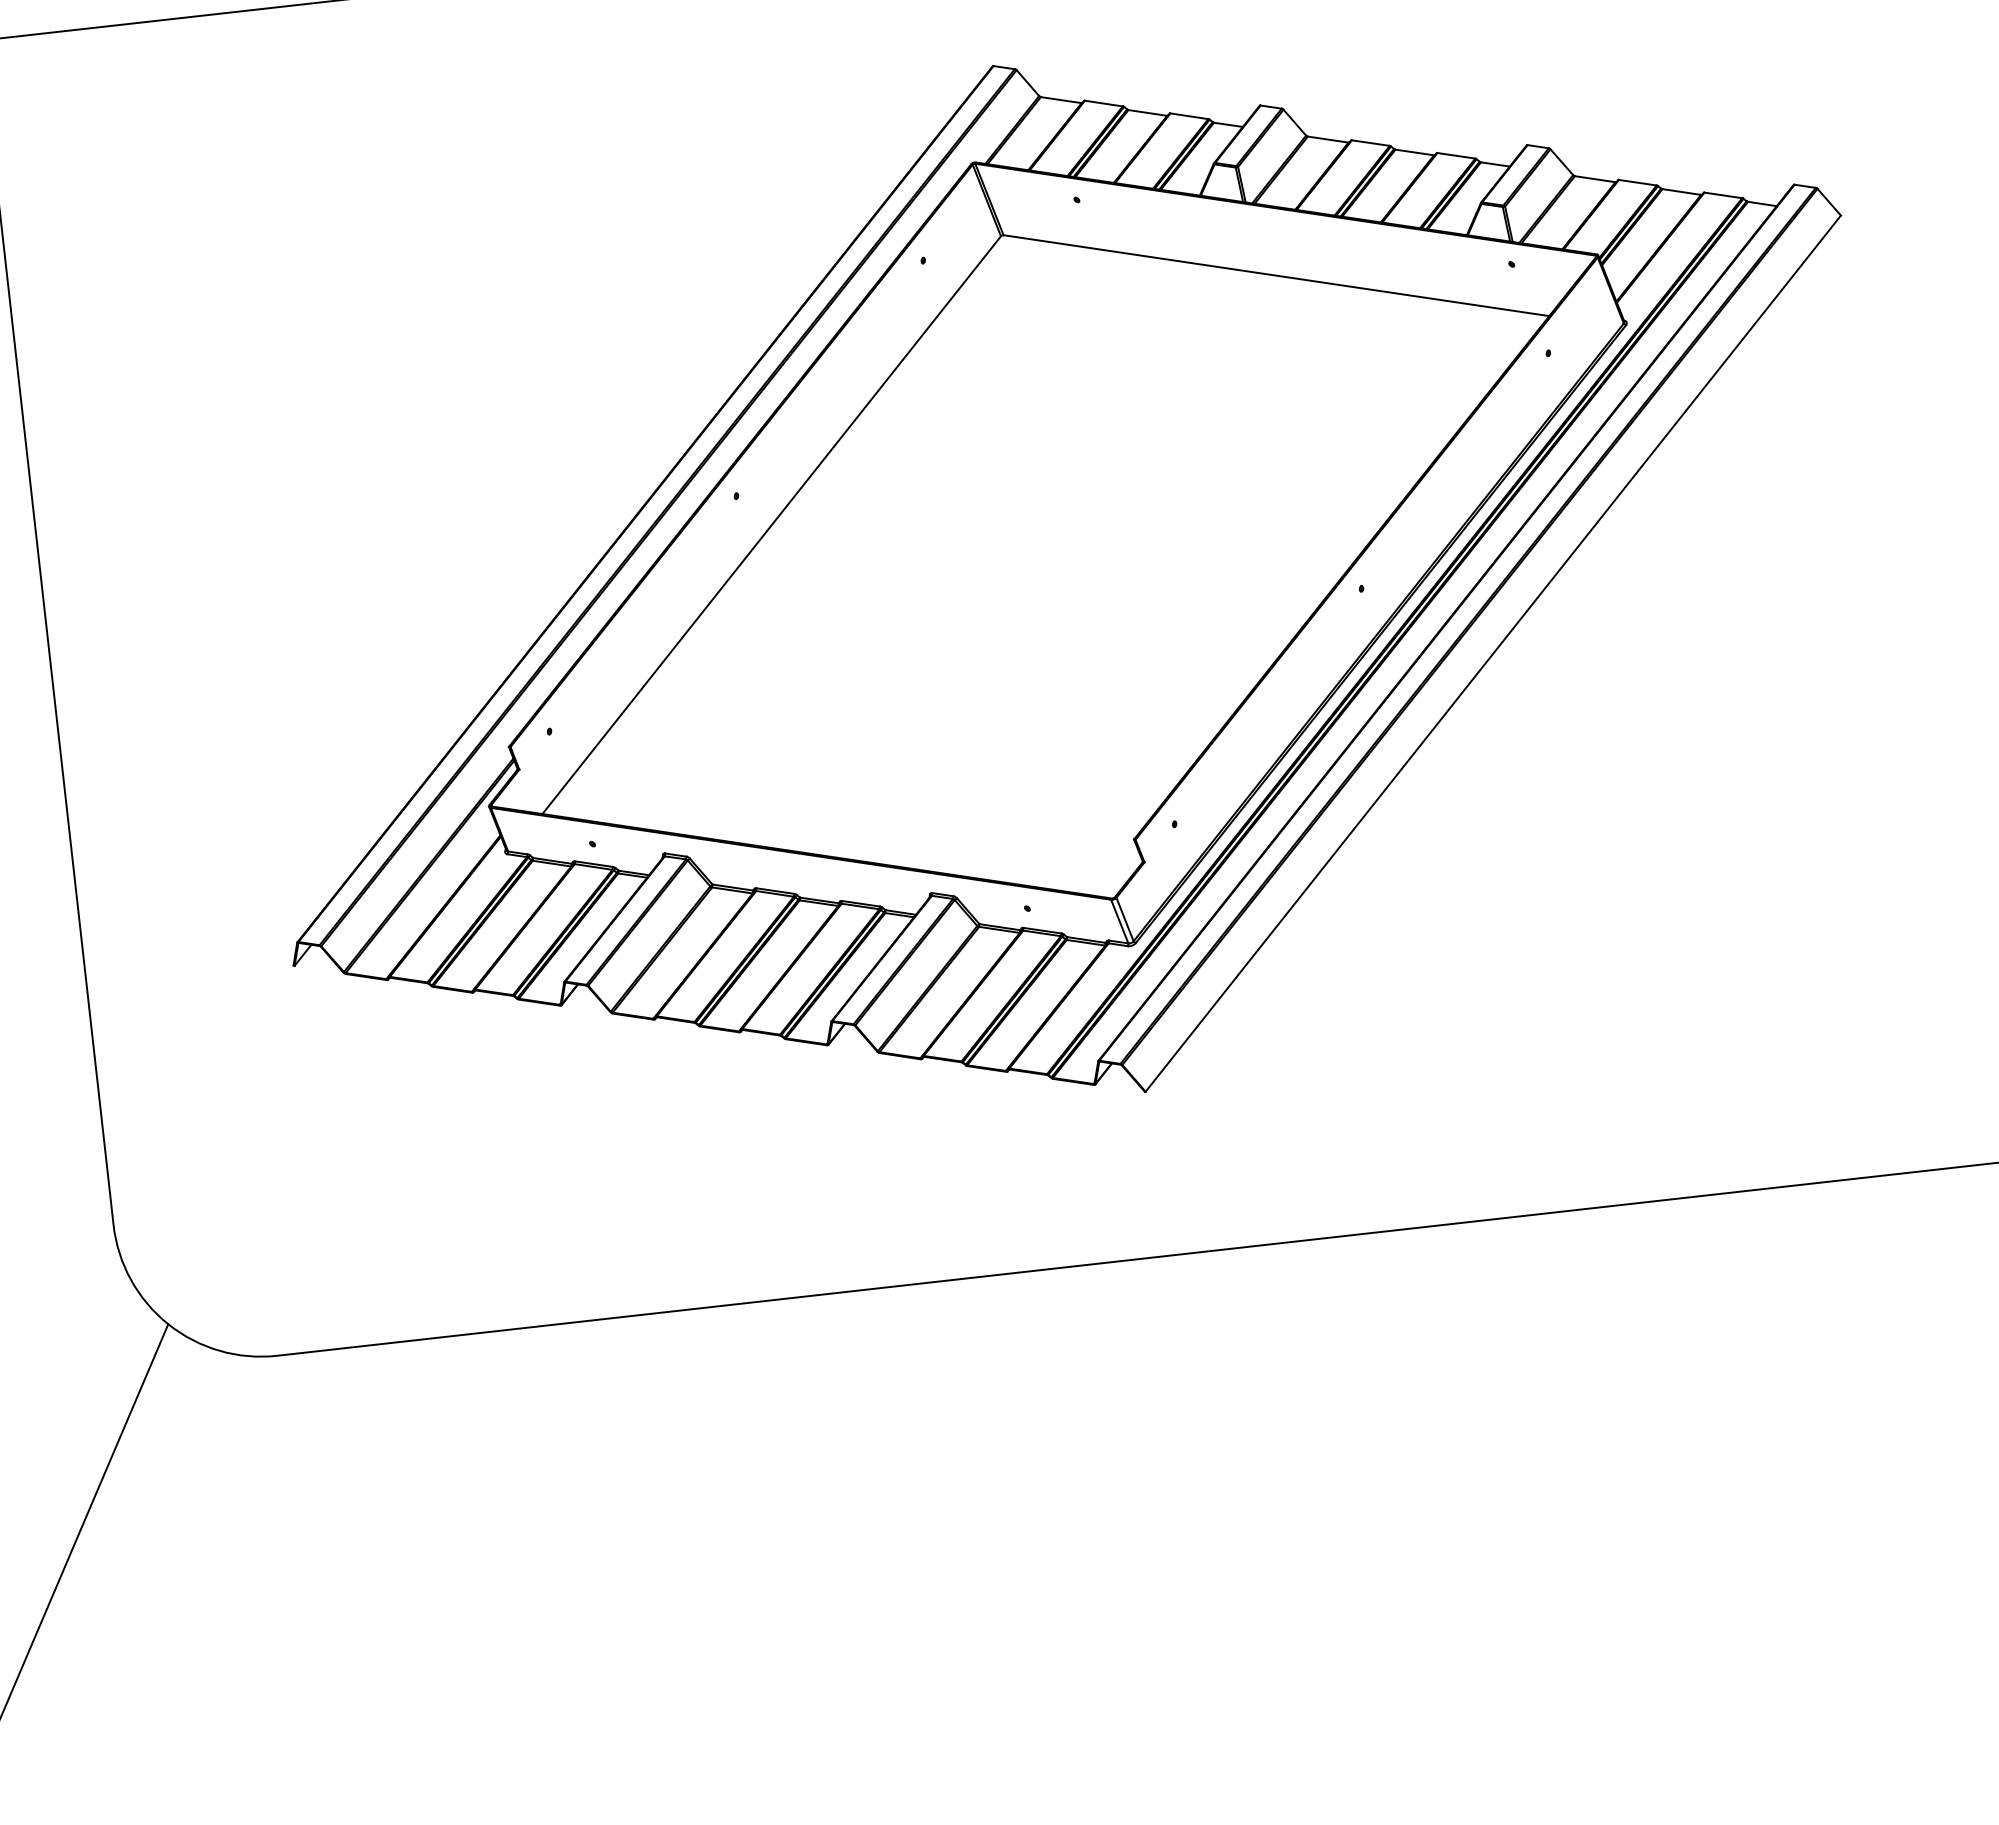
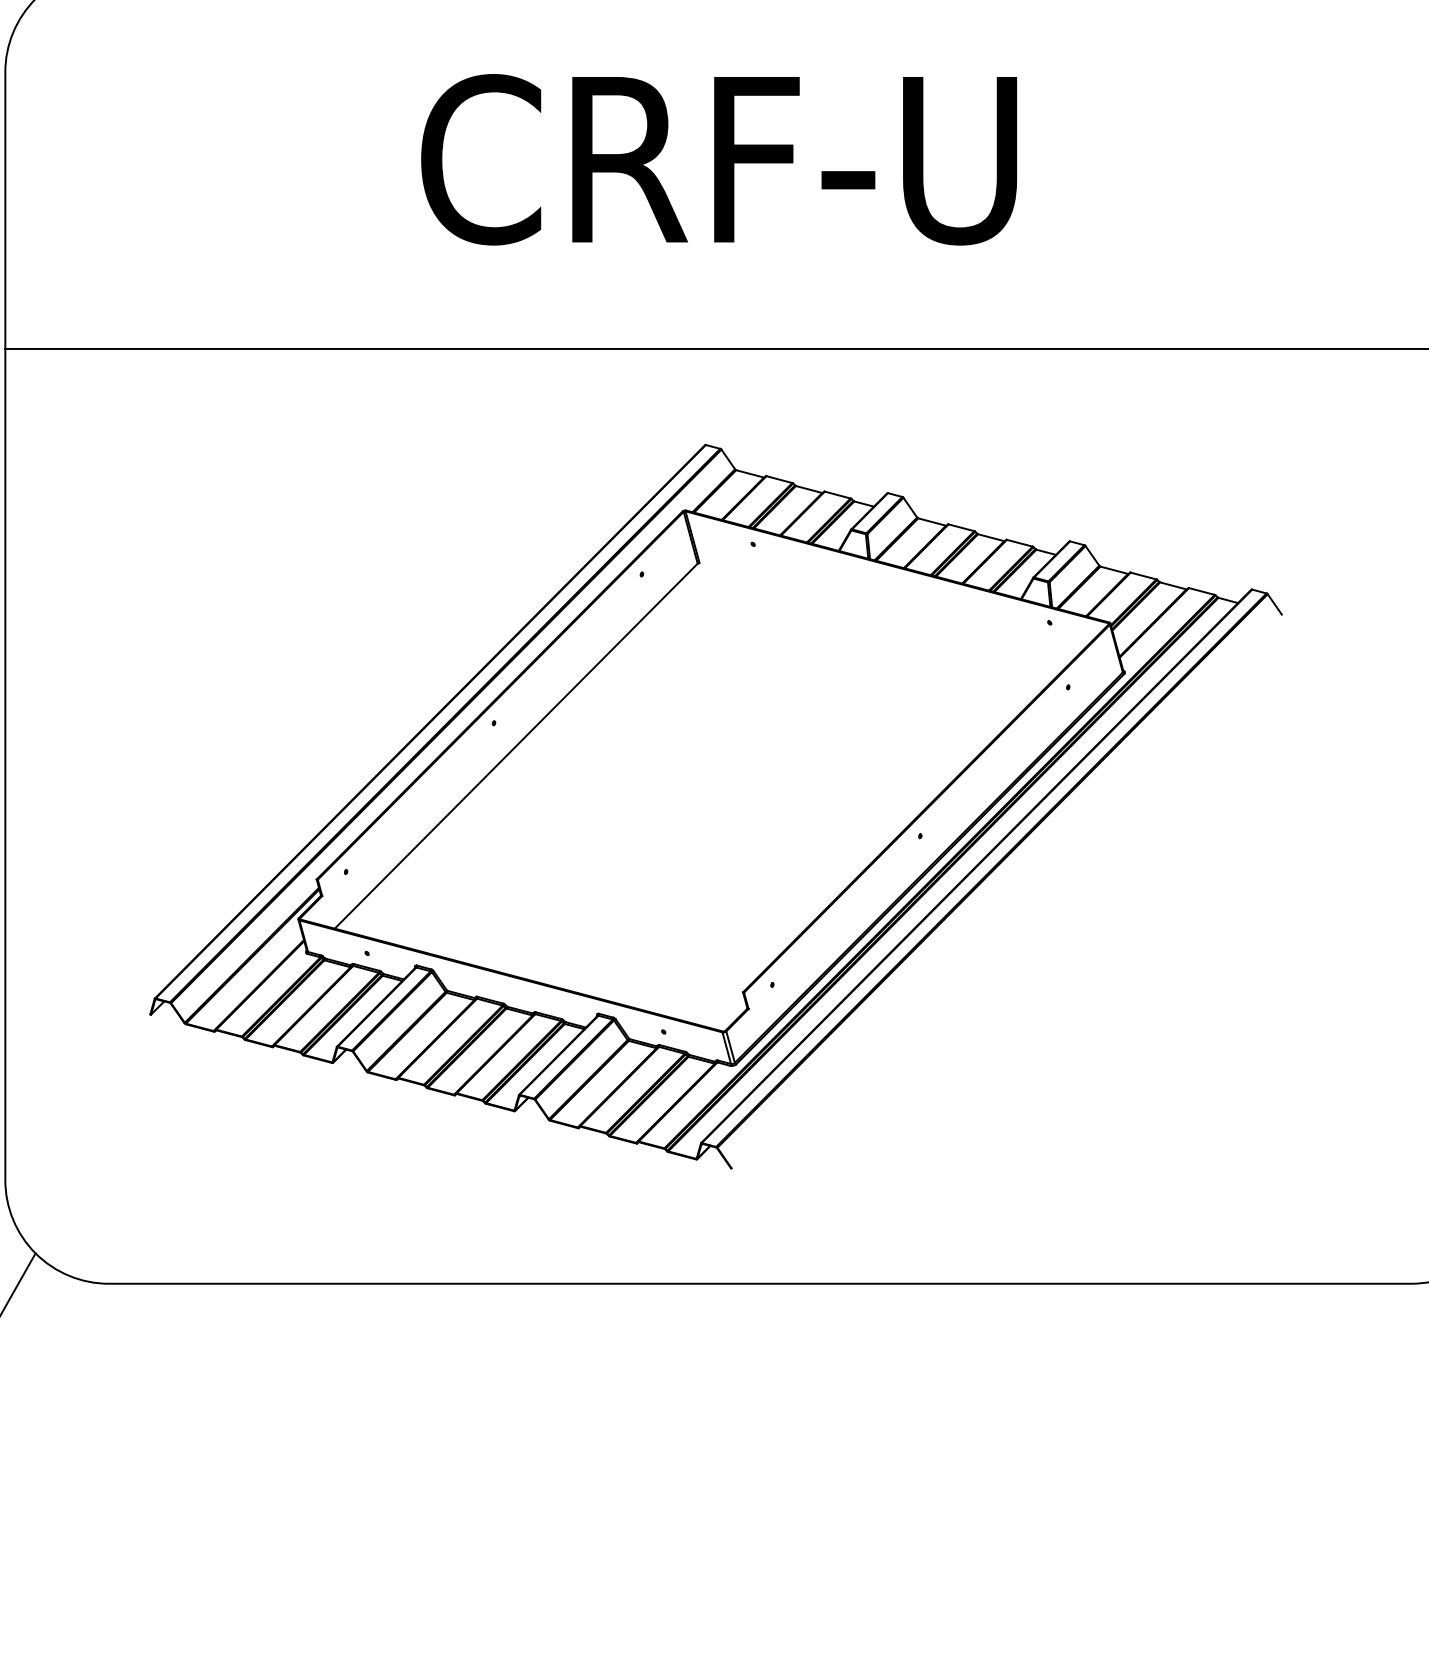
line: (1276, 275) -> (885, 612), removed
line: (1493, 653) -> (1006, 891), removed

